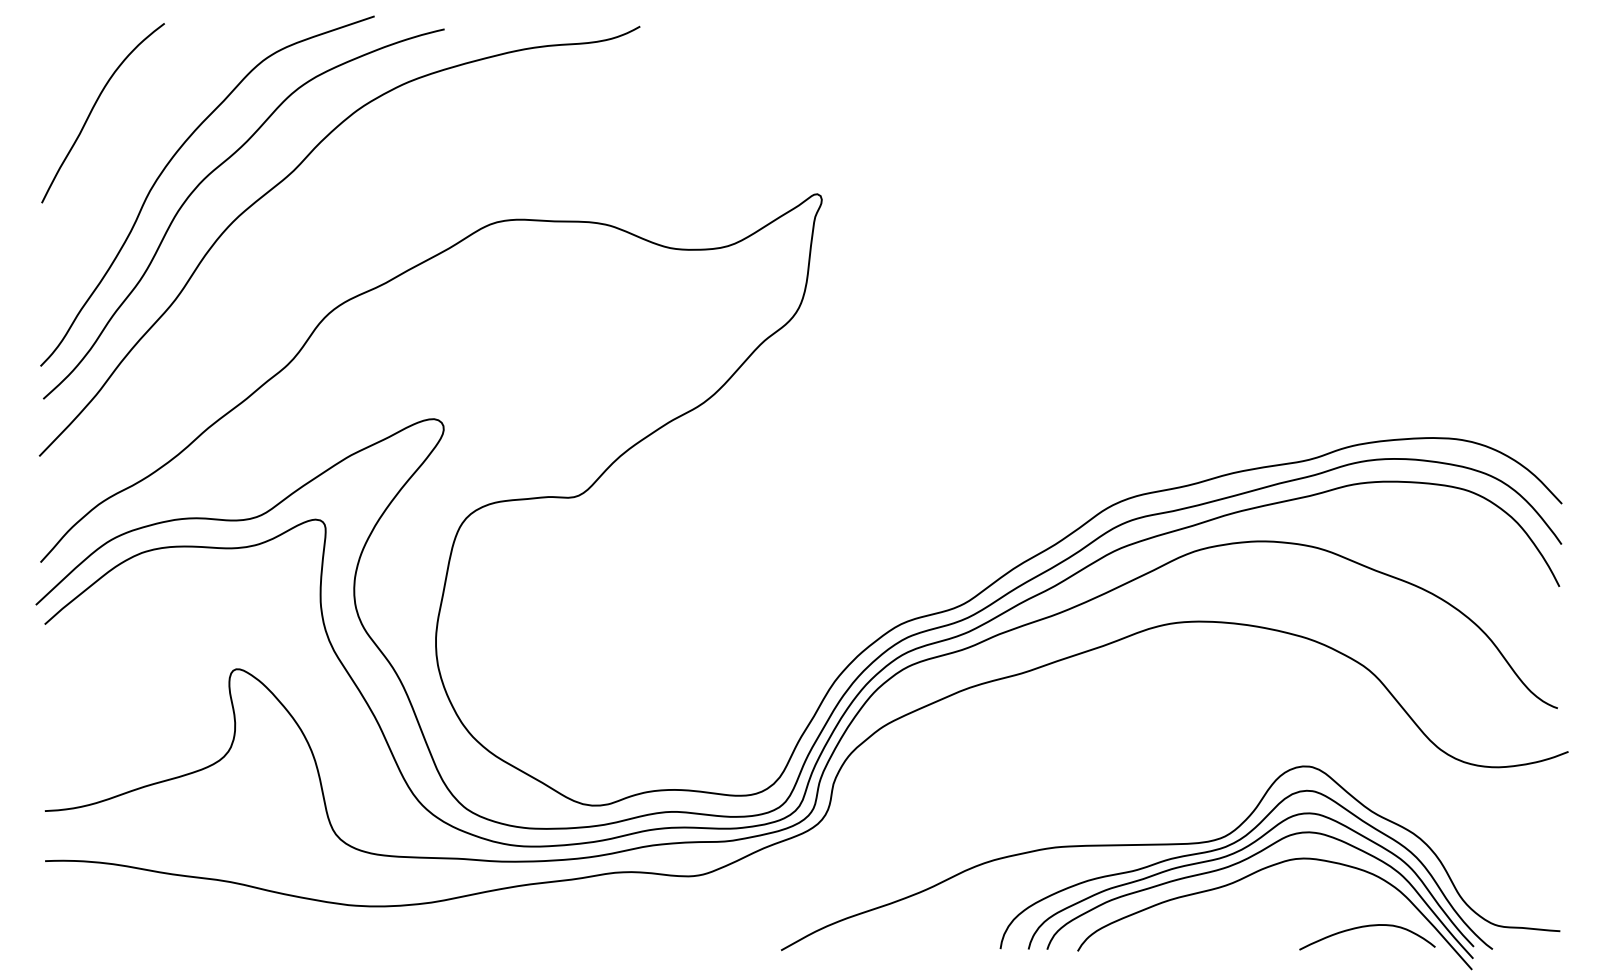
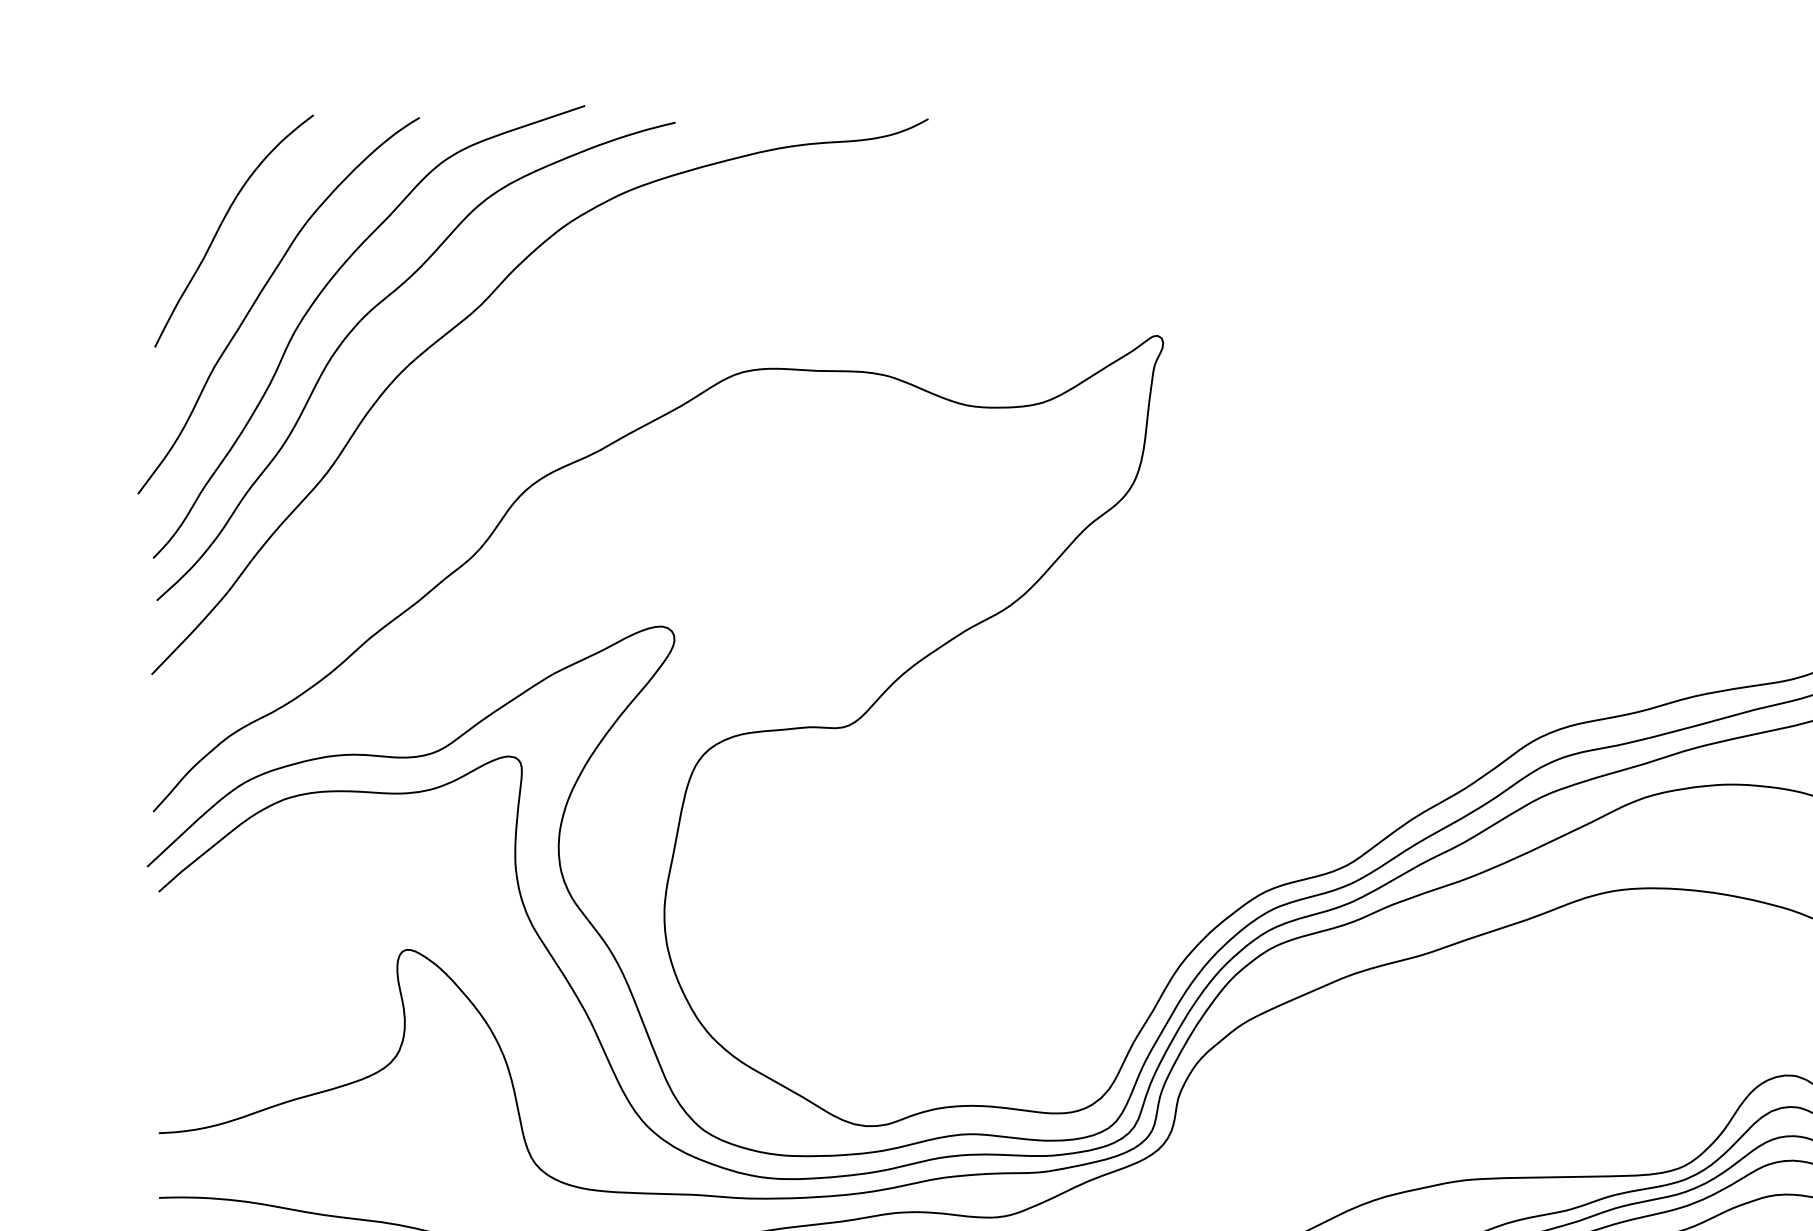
curve: (123, 163) -> (260, 296), added

